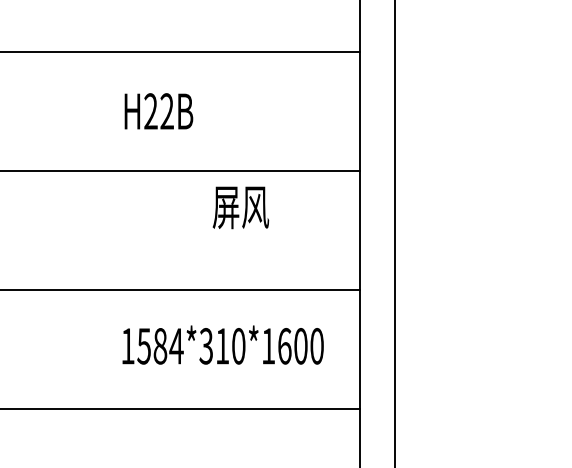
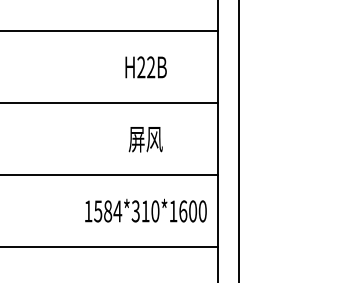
text: (157, 111) -> (145, 67), moved
text: (240, 207) -> (145, 139), moved
text: (222, 344) -> (145, 210), moved

